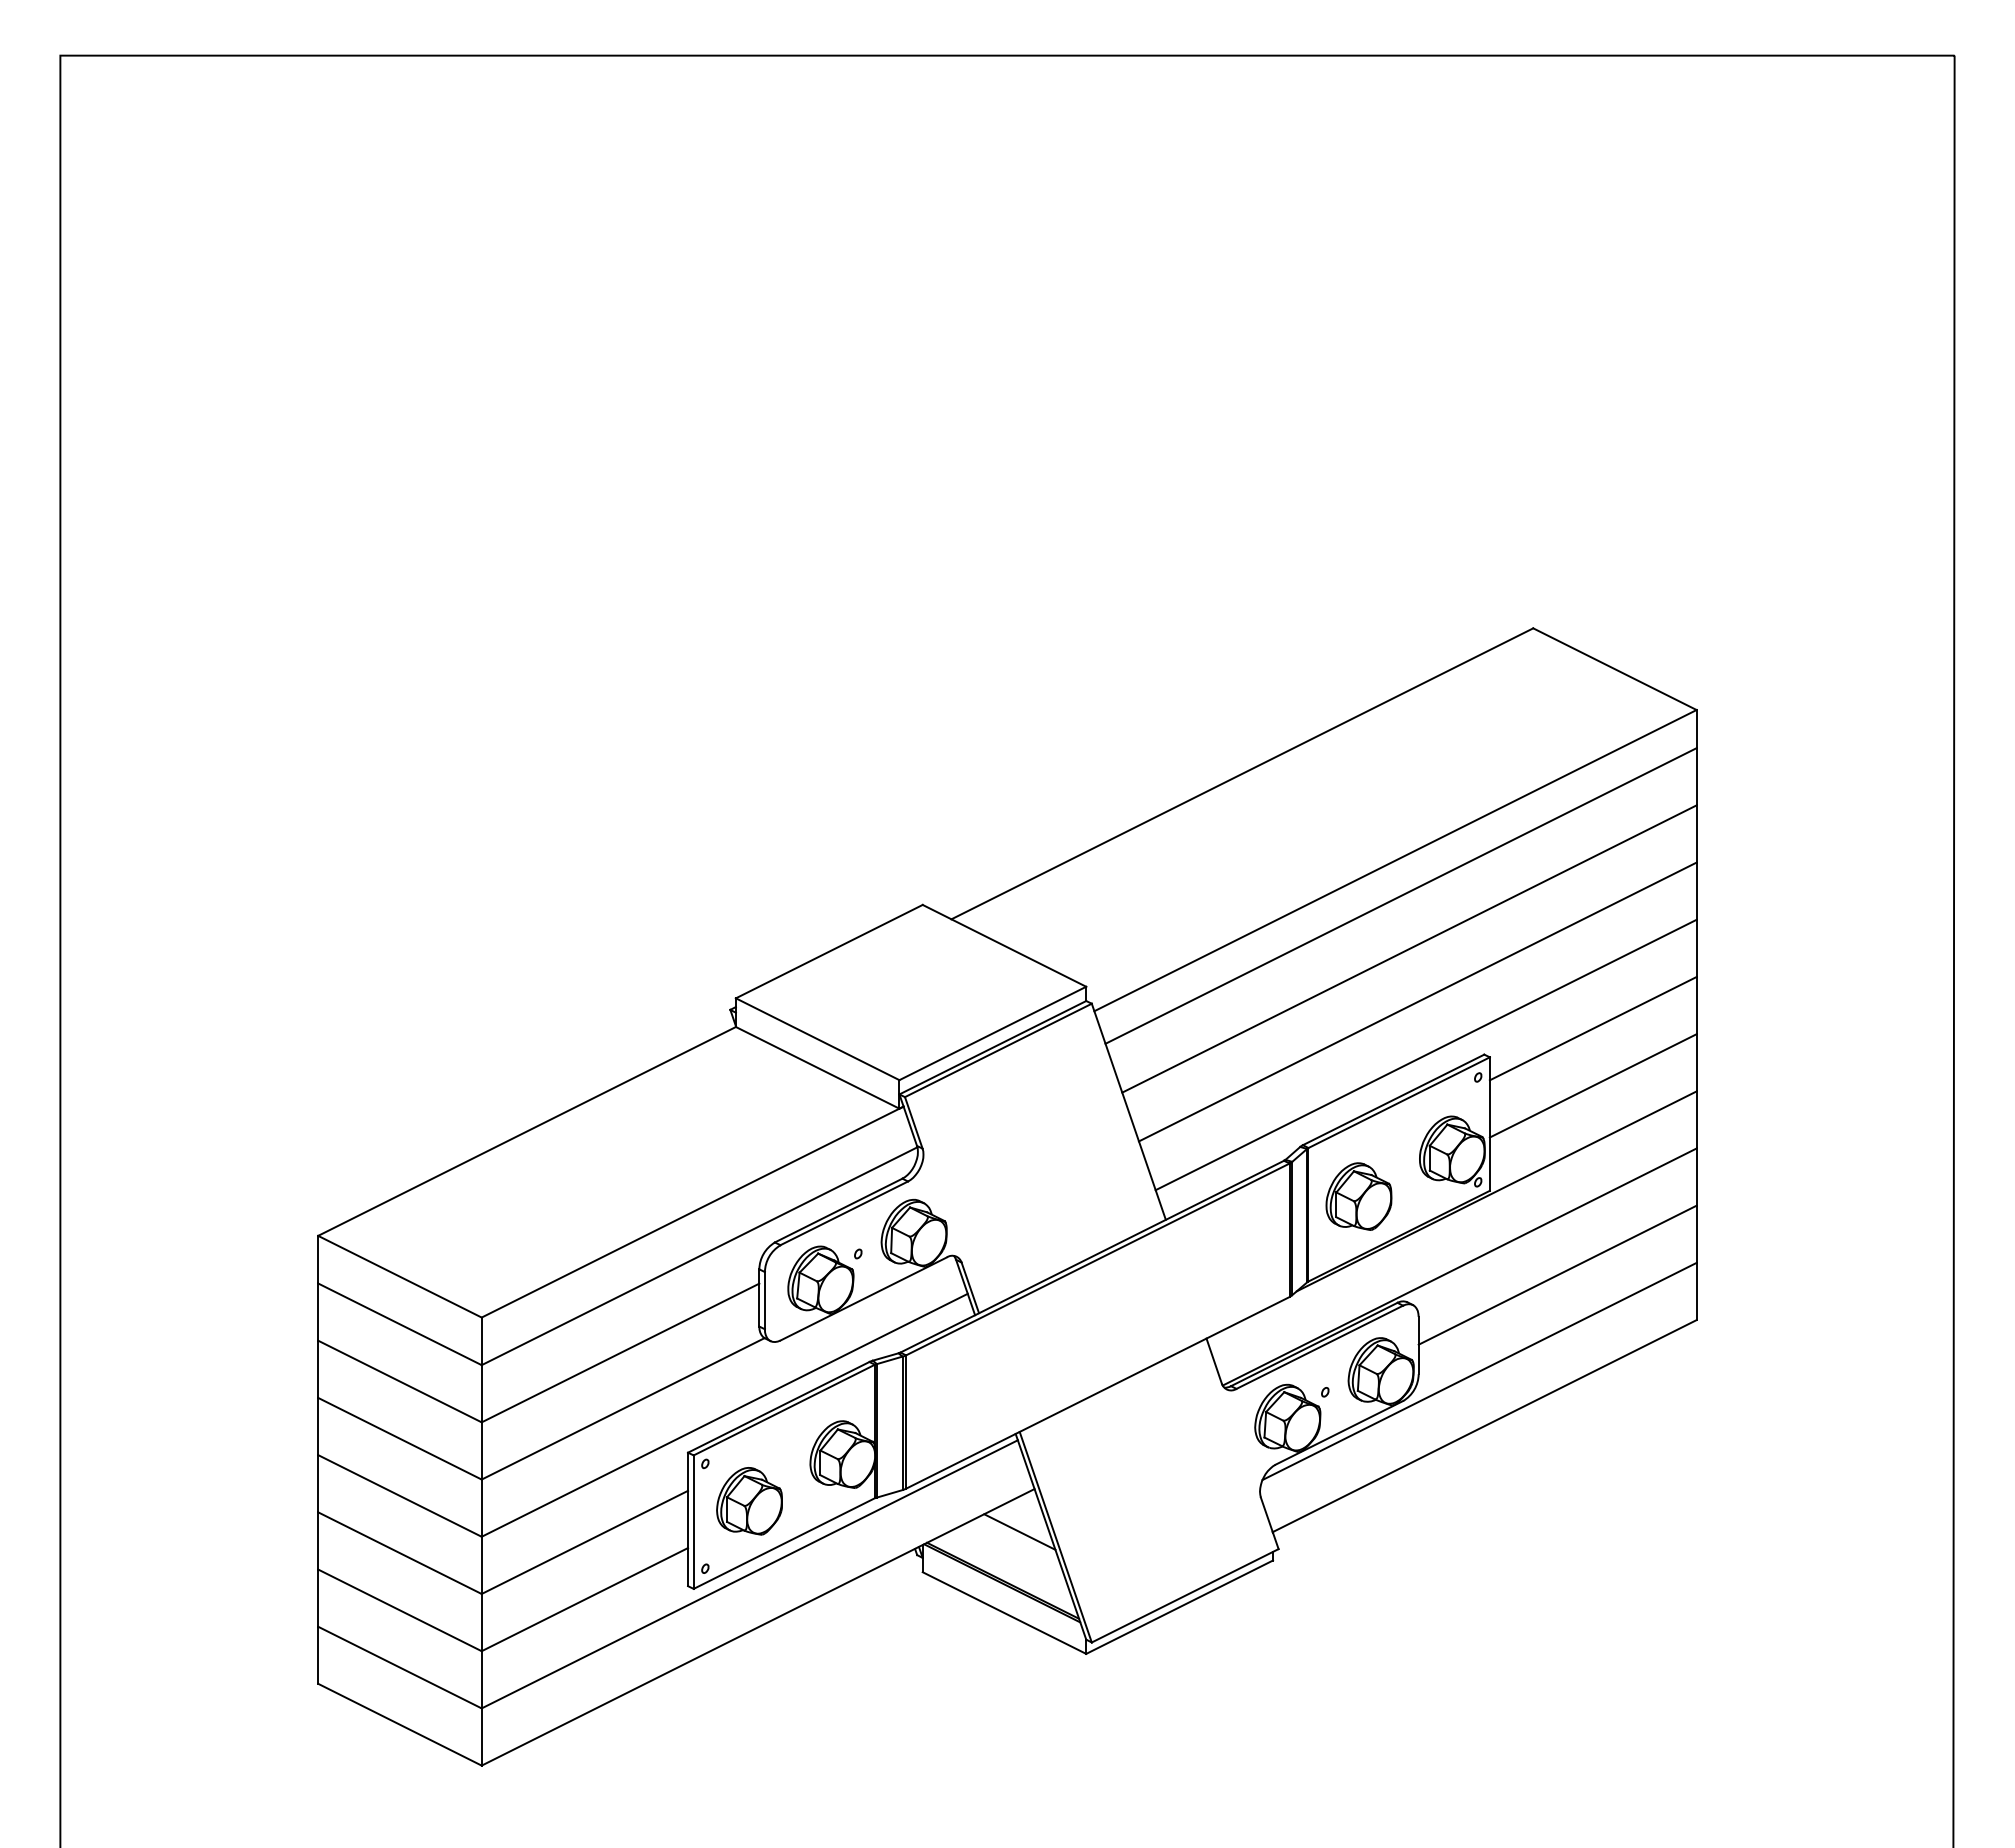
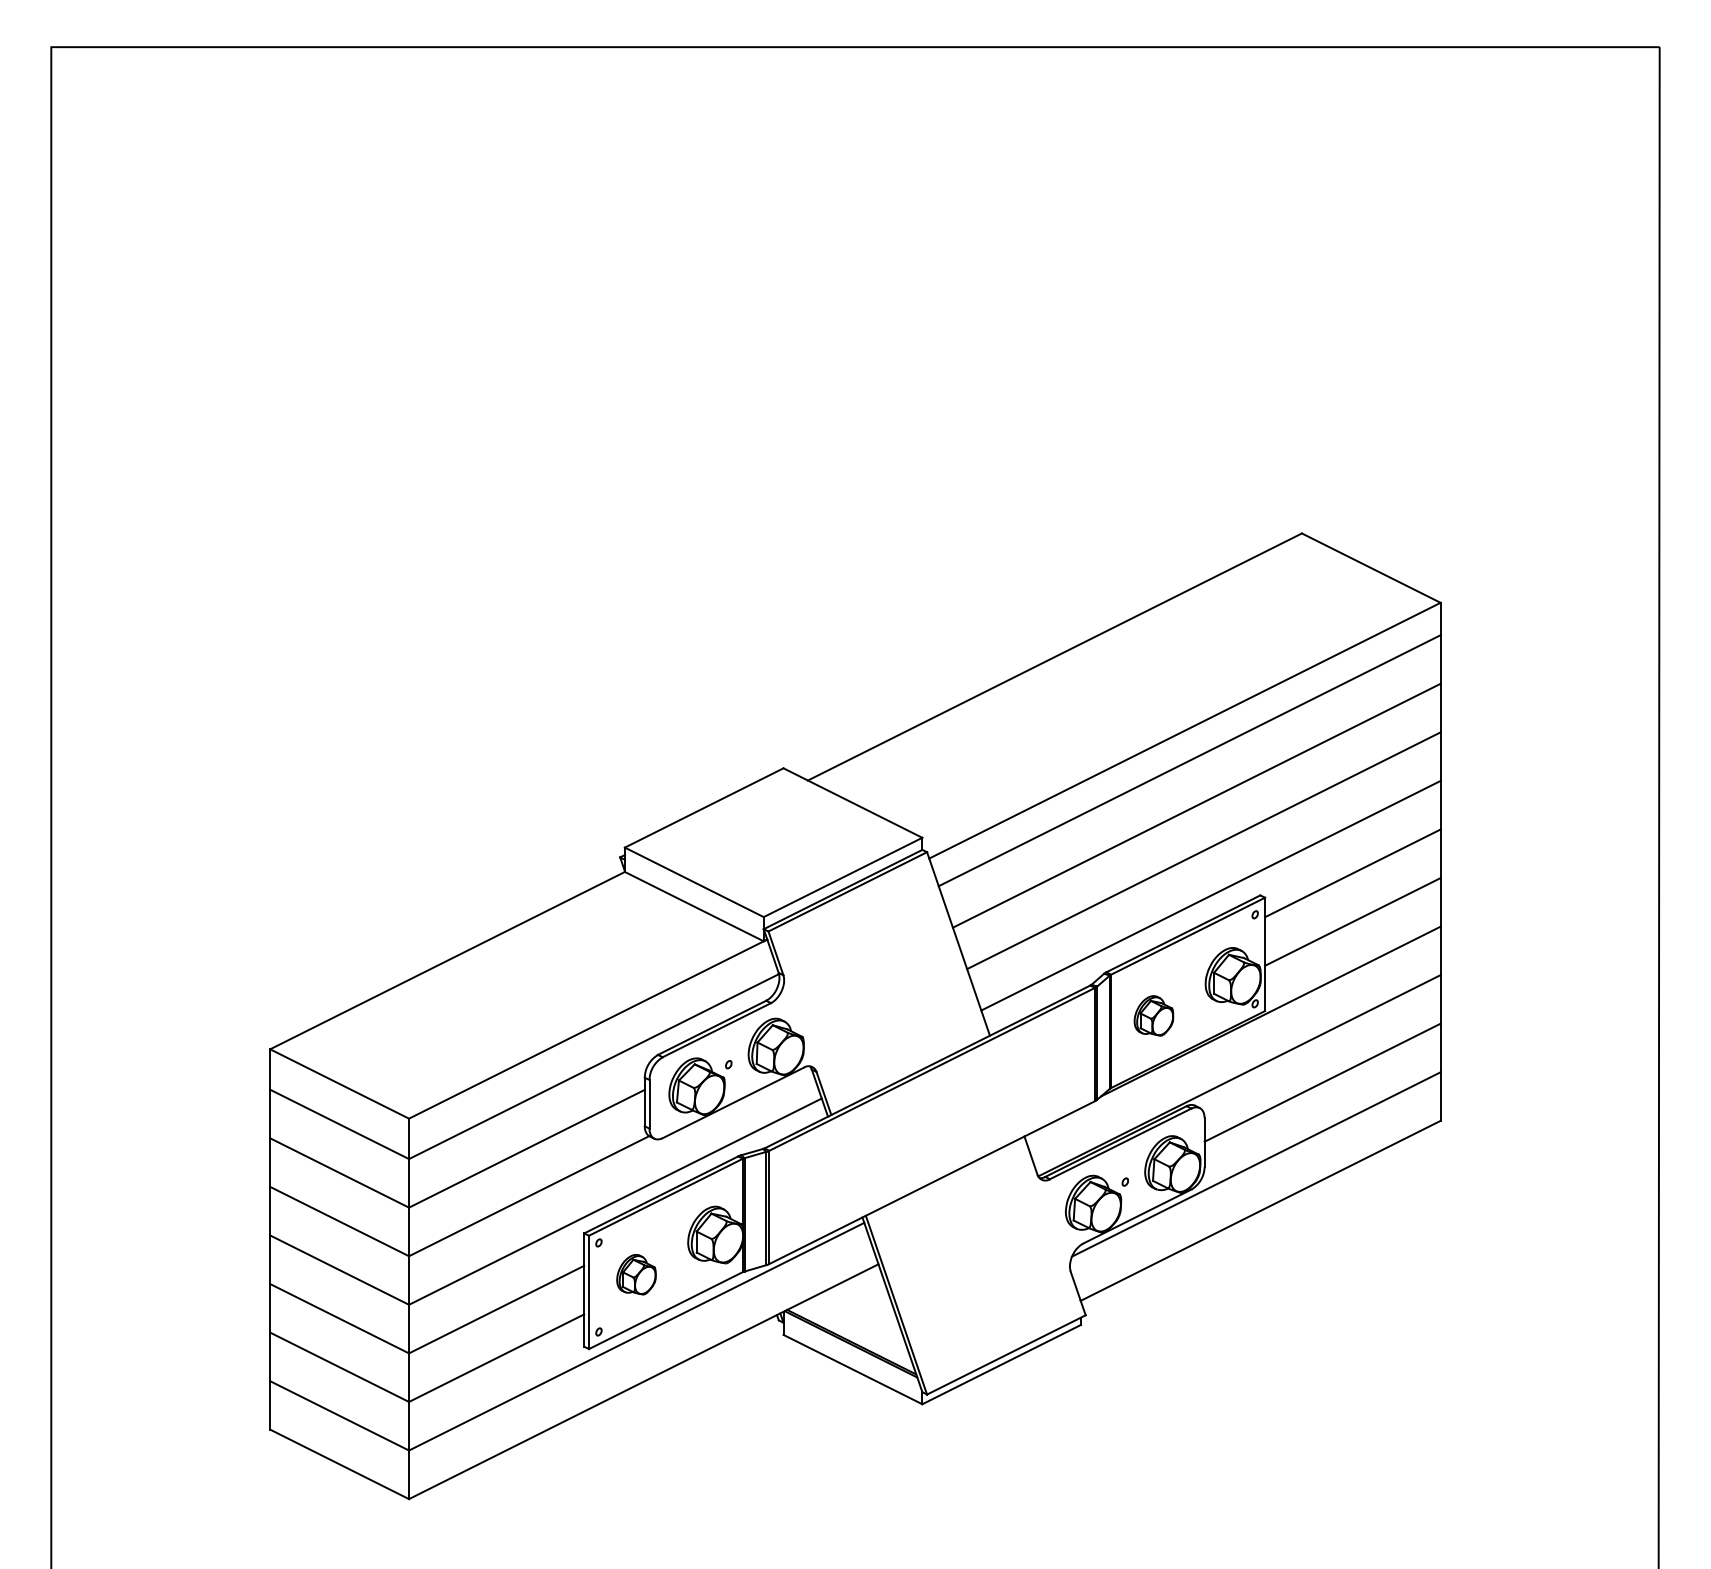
part: (1358, 1196) -> (1153, 1015), size x0.7
part: (749, 1501) -> (636, 1274), size x0.7
line: (1019, 1531) -> (865, 1300), removed

